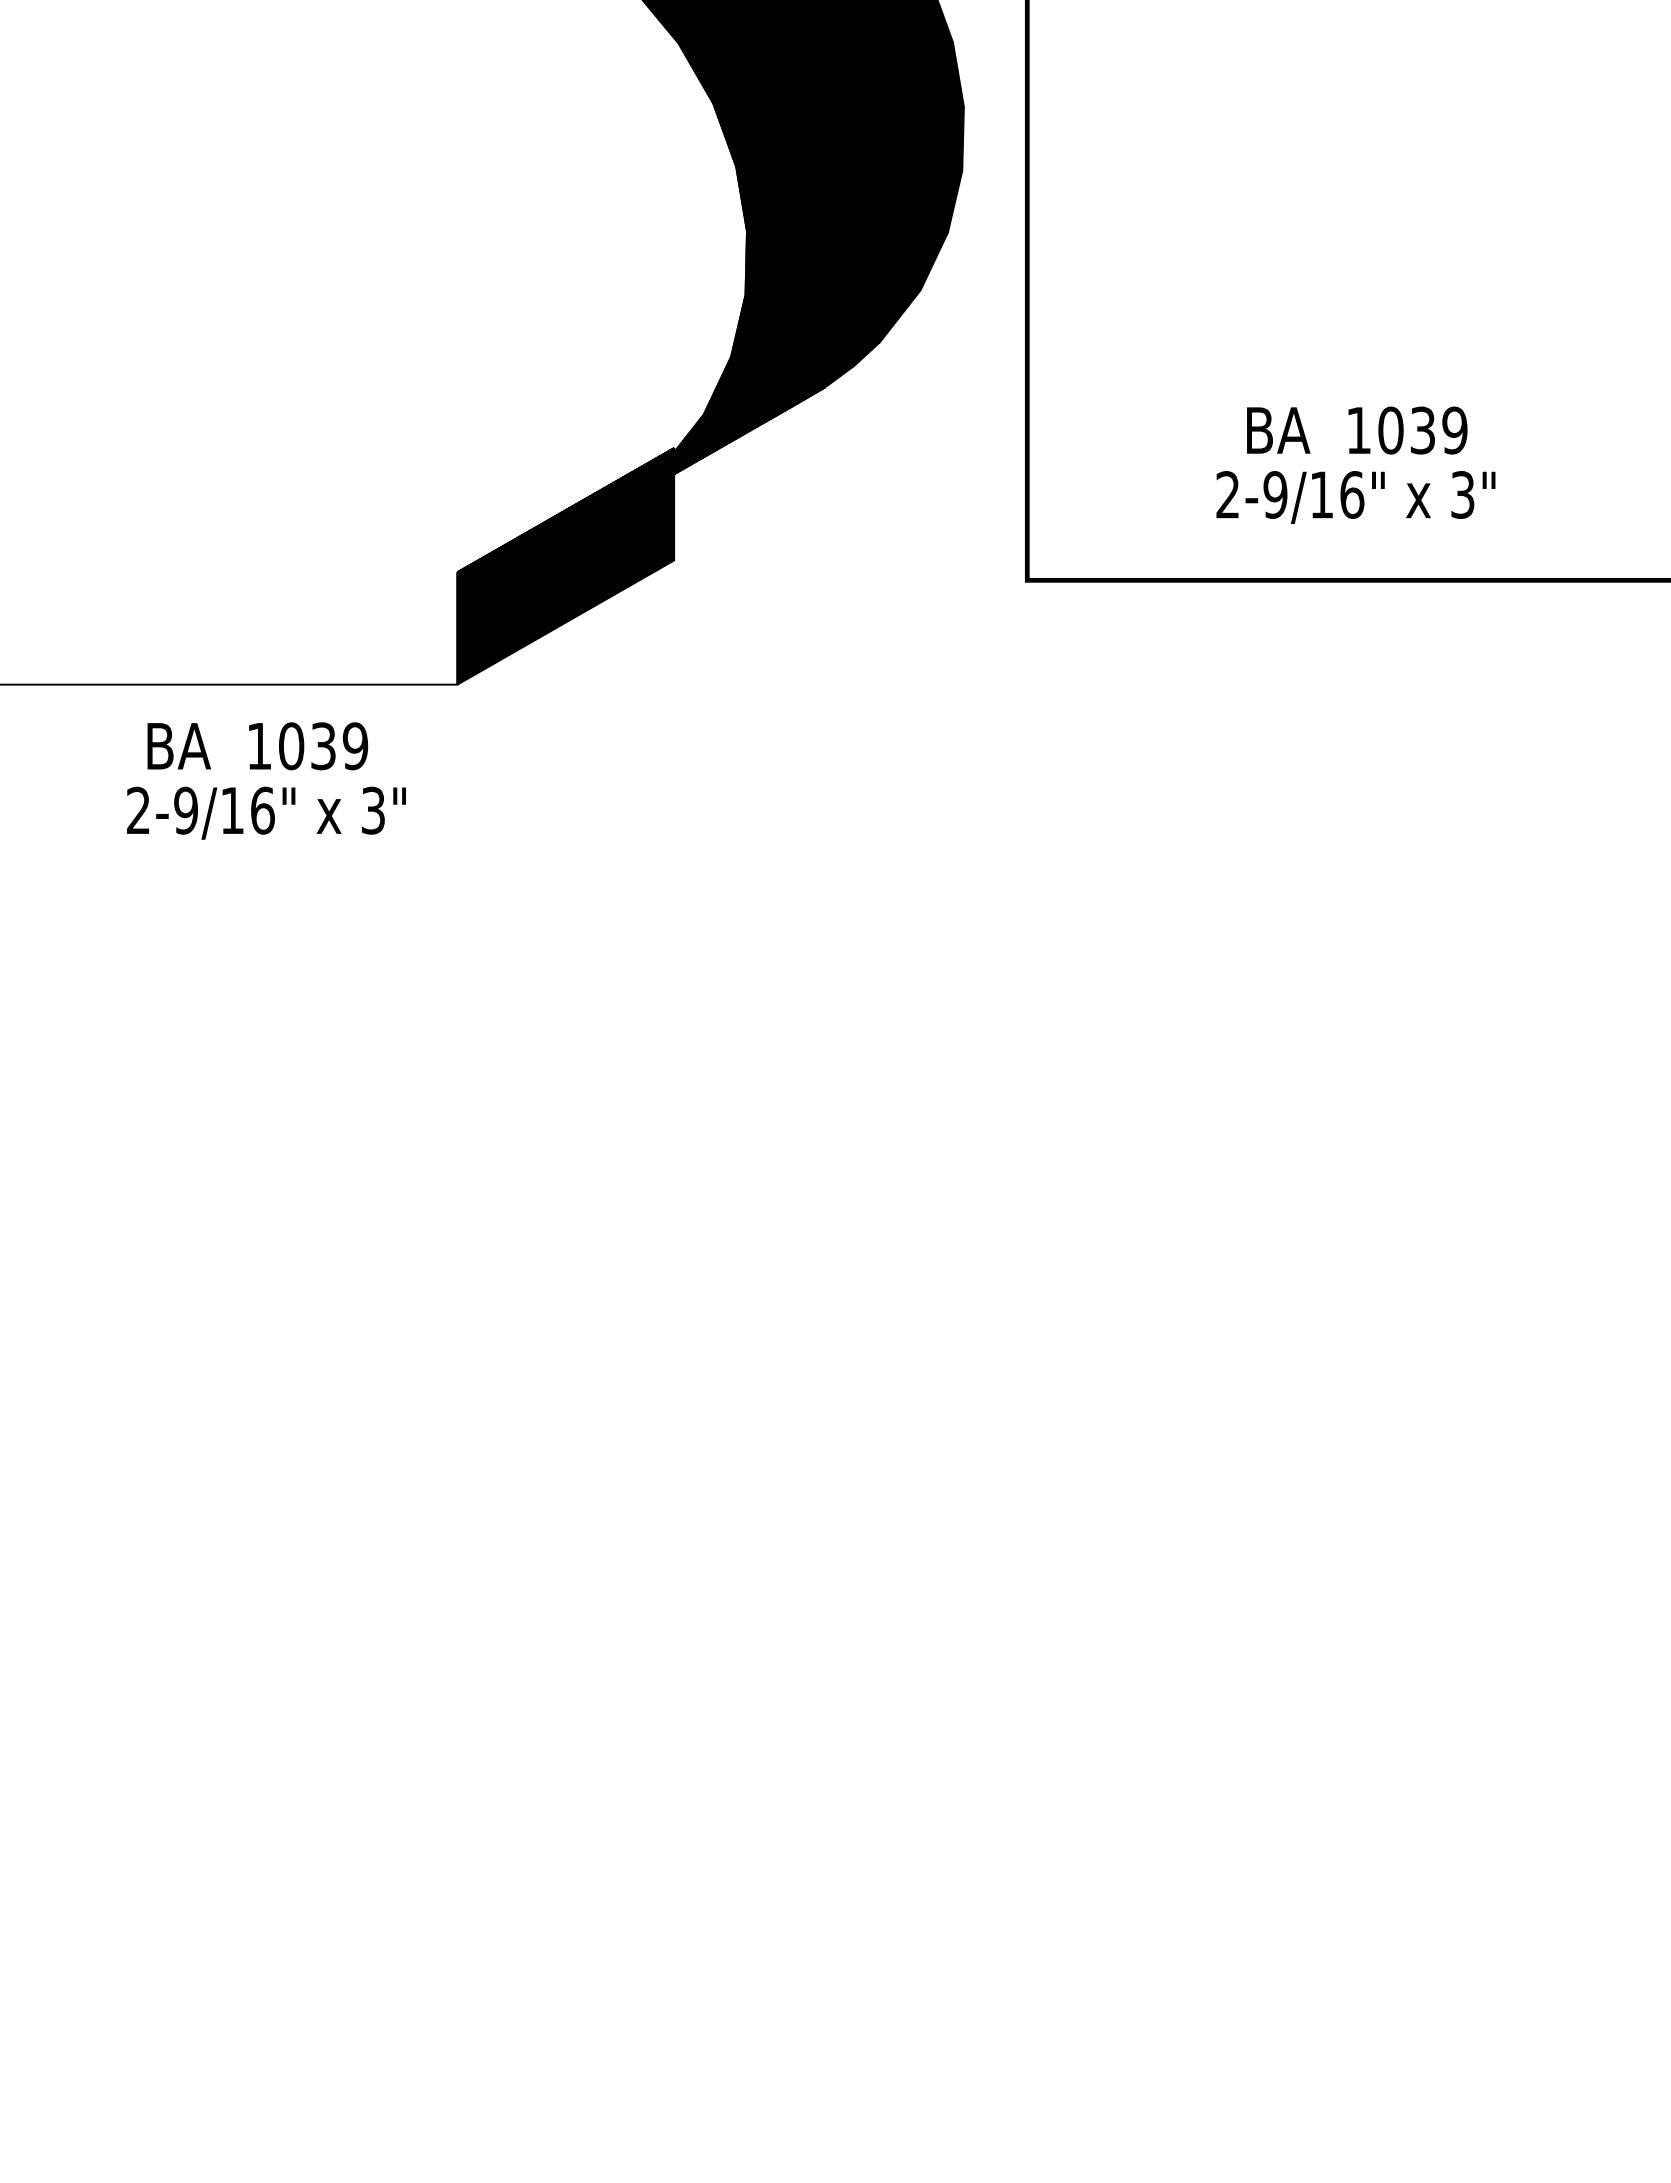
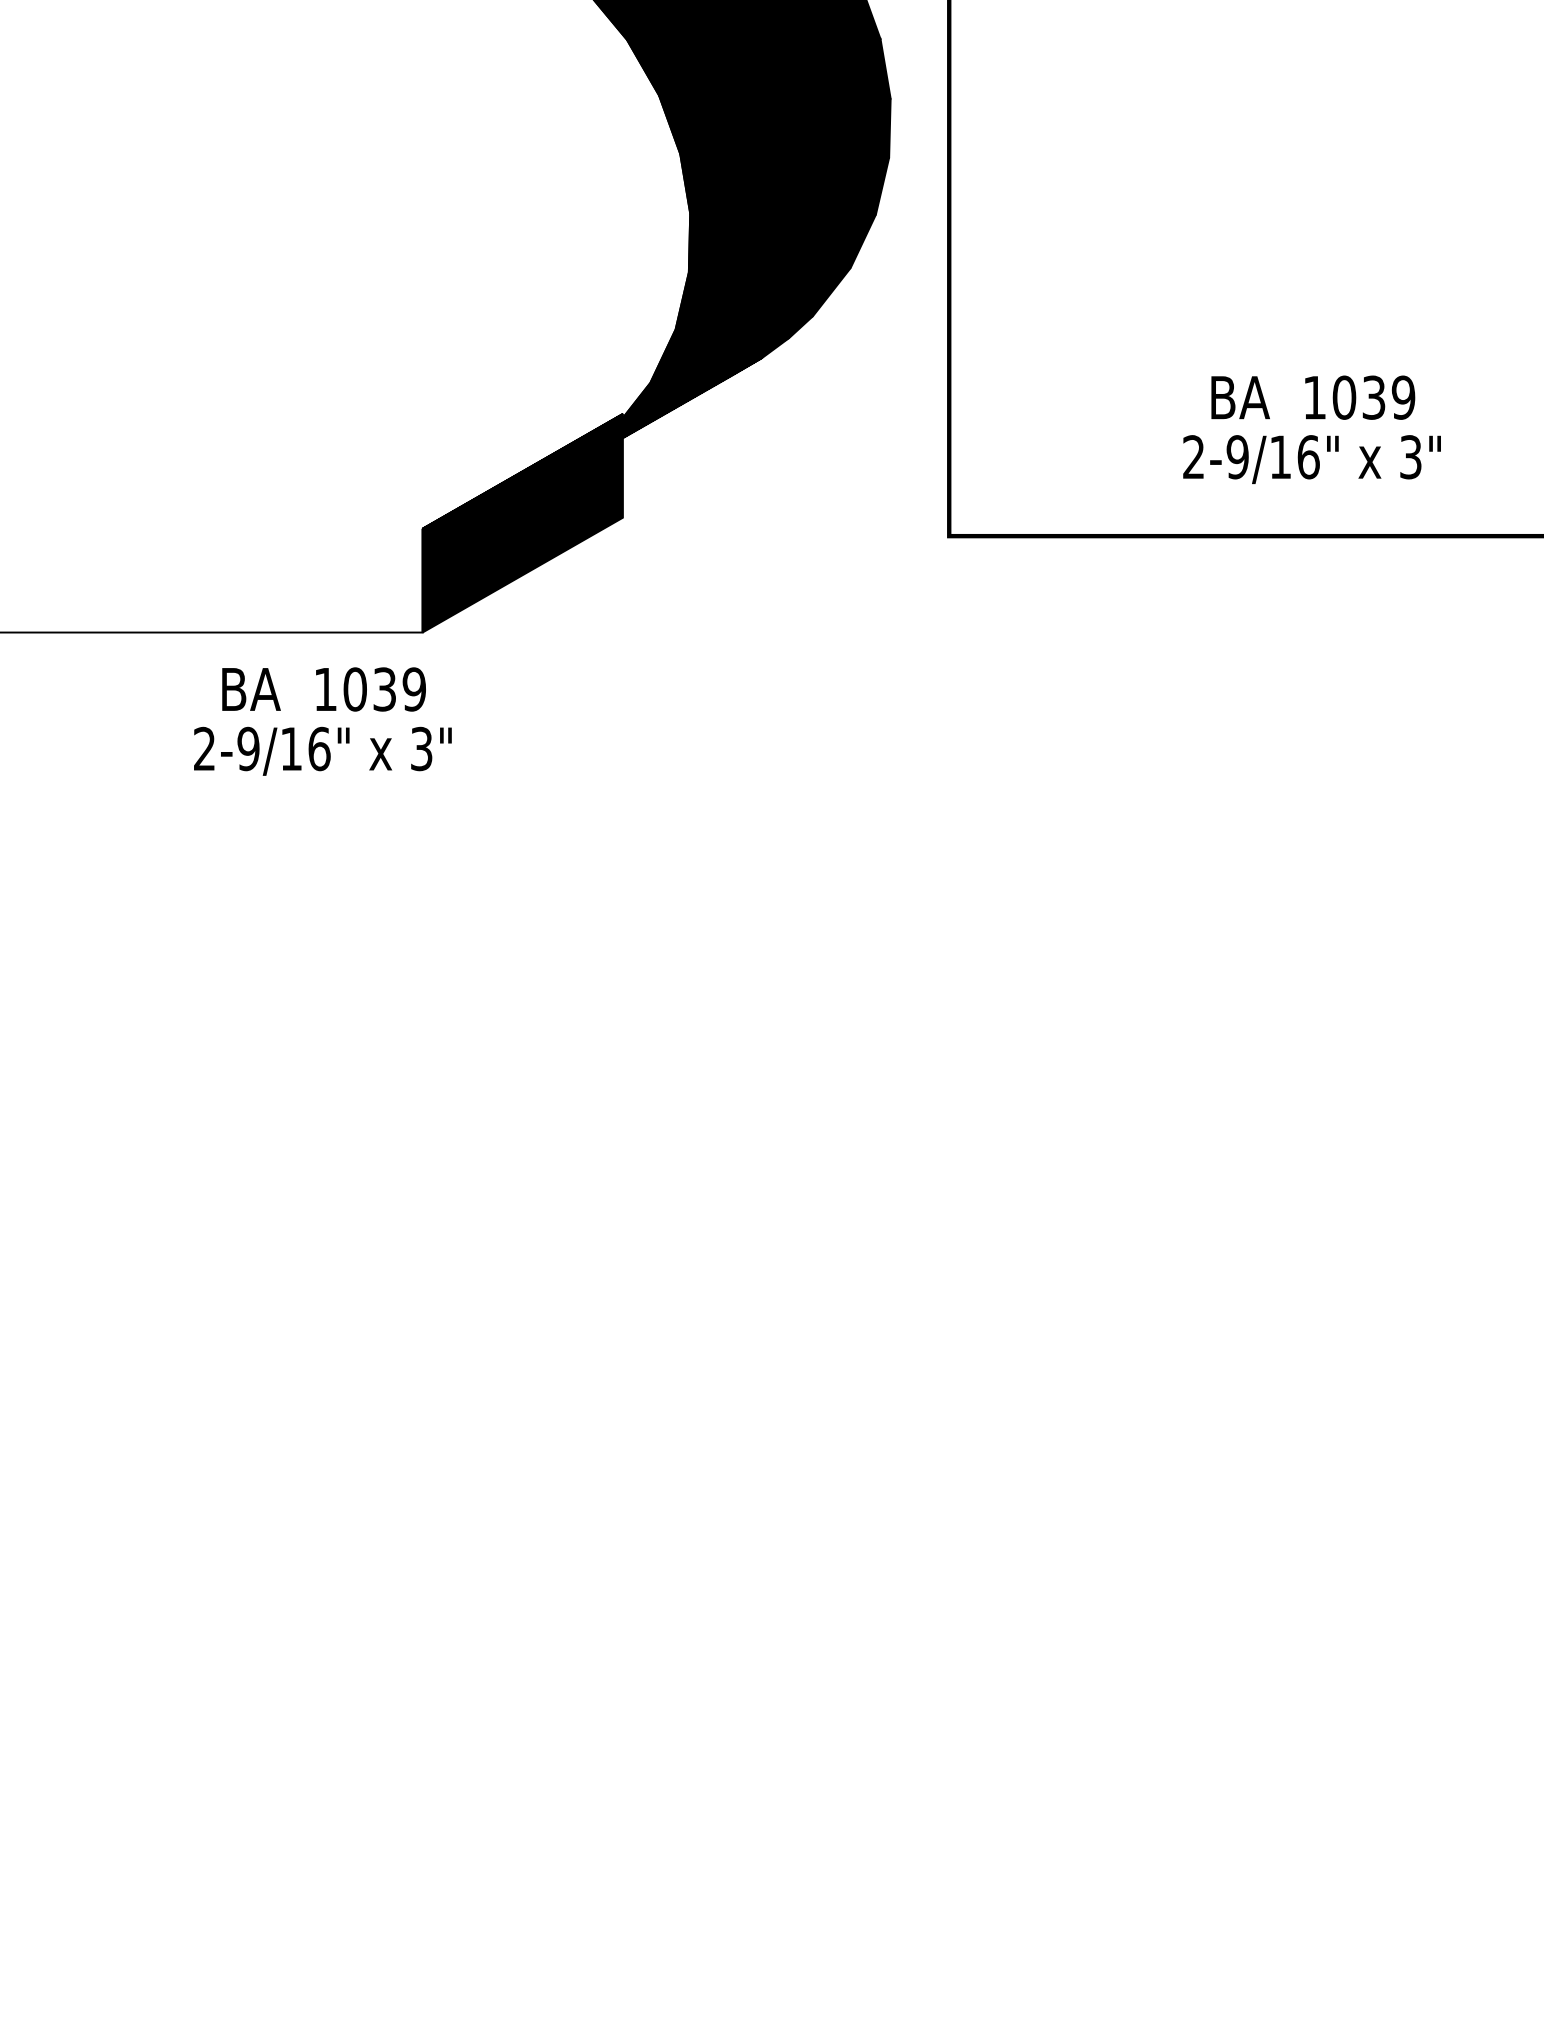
text: (1357, 430) -> (1313, 397), moved
text: (1355, 497) -> (1311, 459), moved
text: (257, 746) -> (323, 689), moved
text: (266, 812) -> (322, 750), moved

